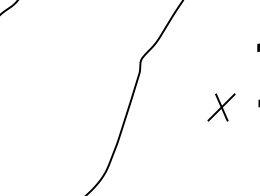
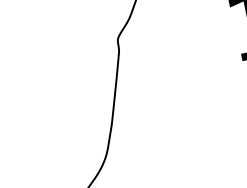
part: (221, 107) -> (206, 68), removed

